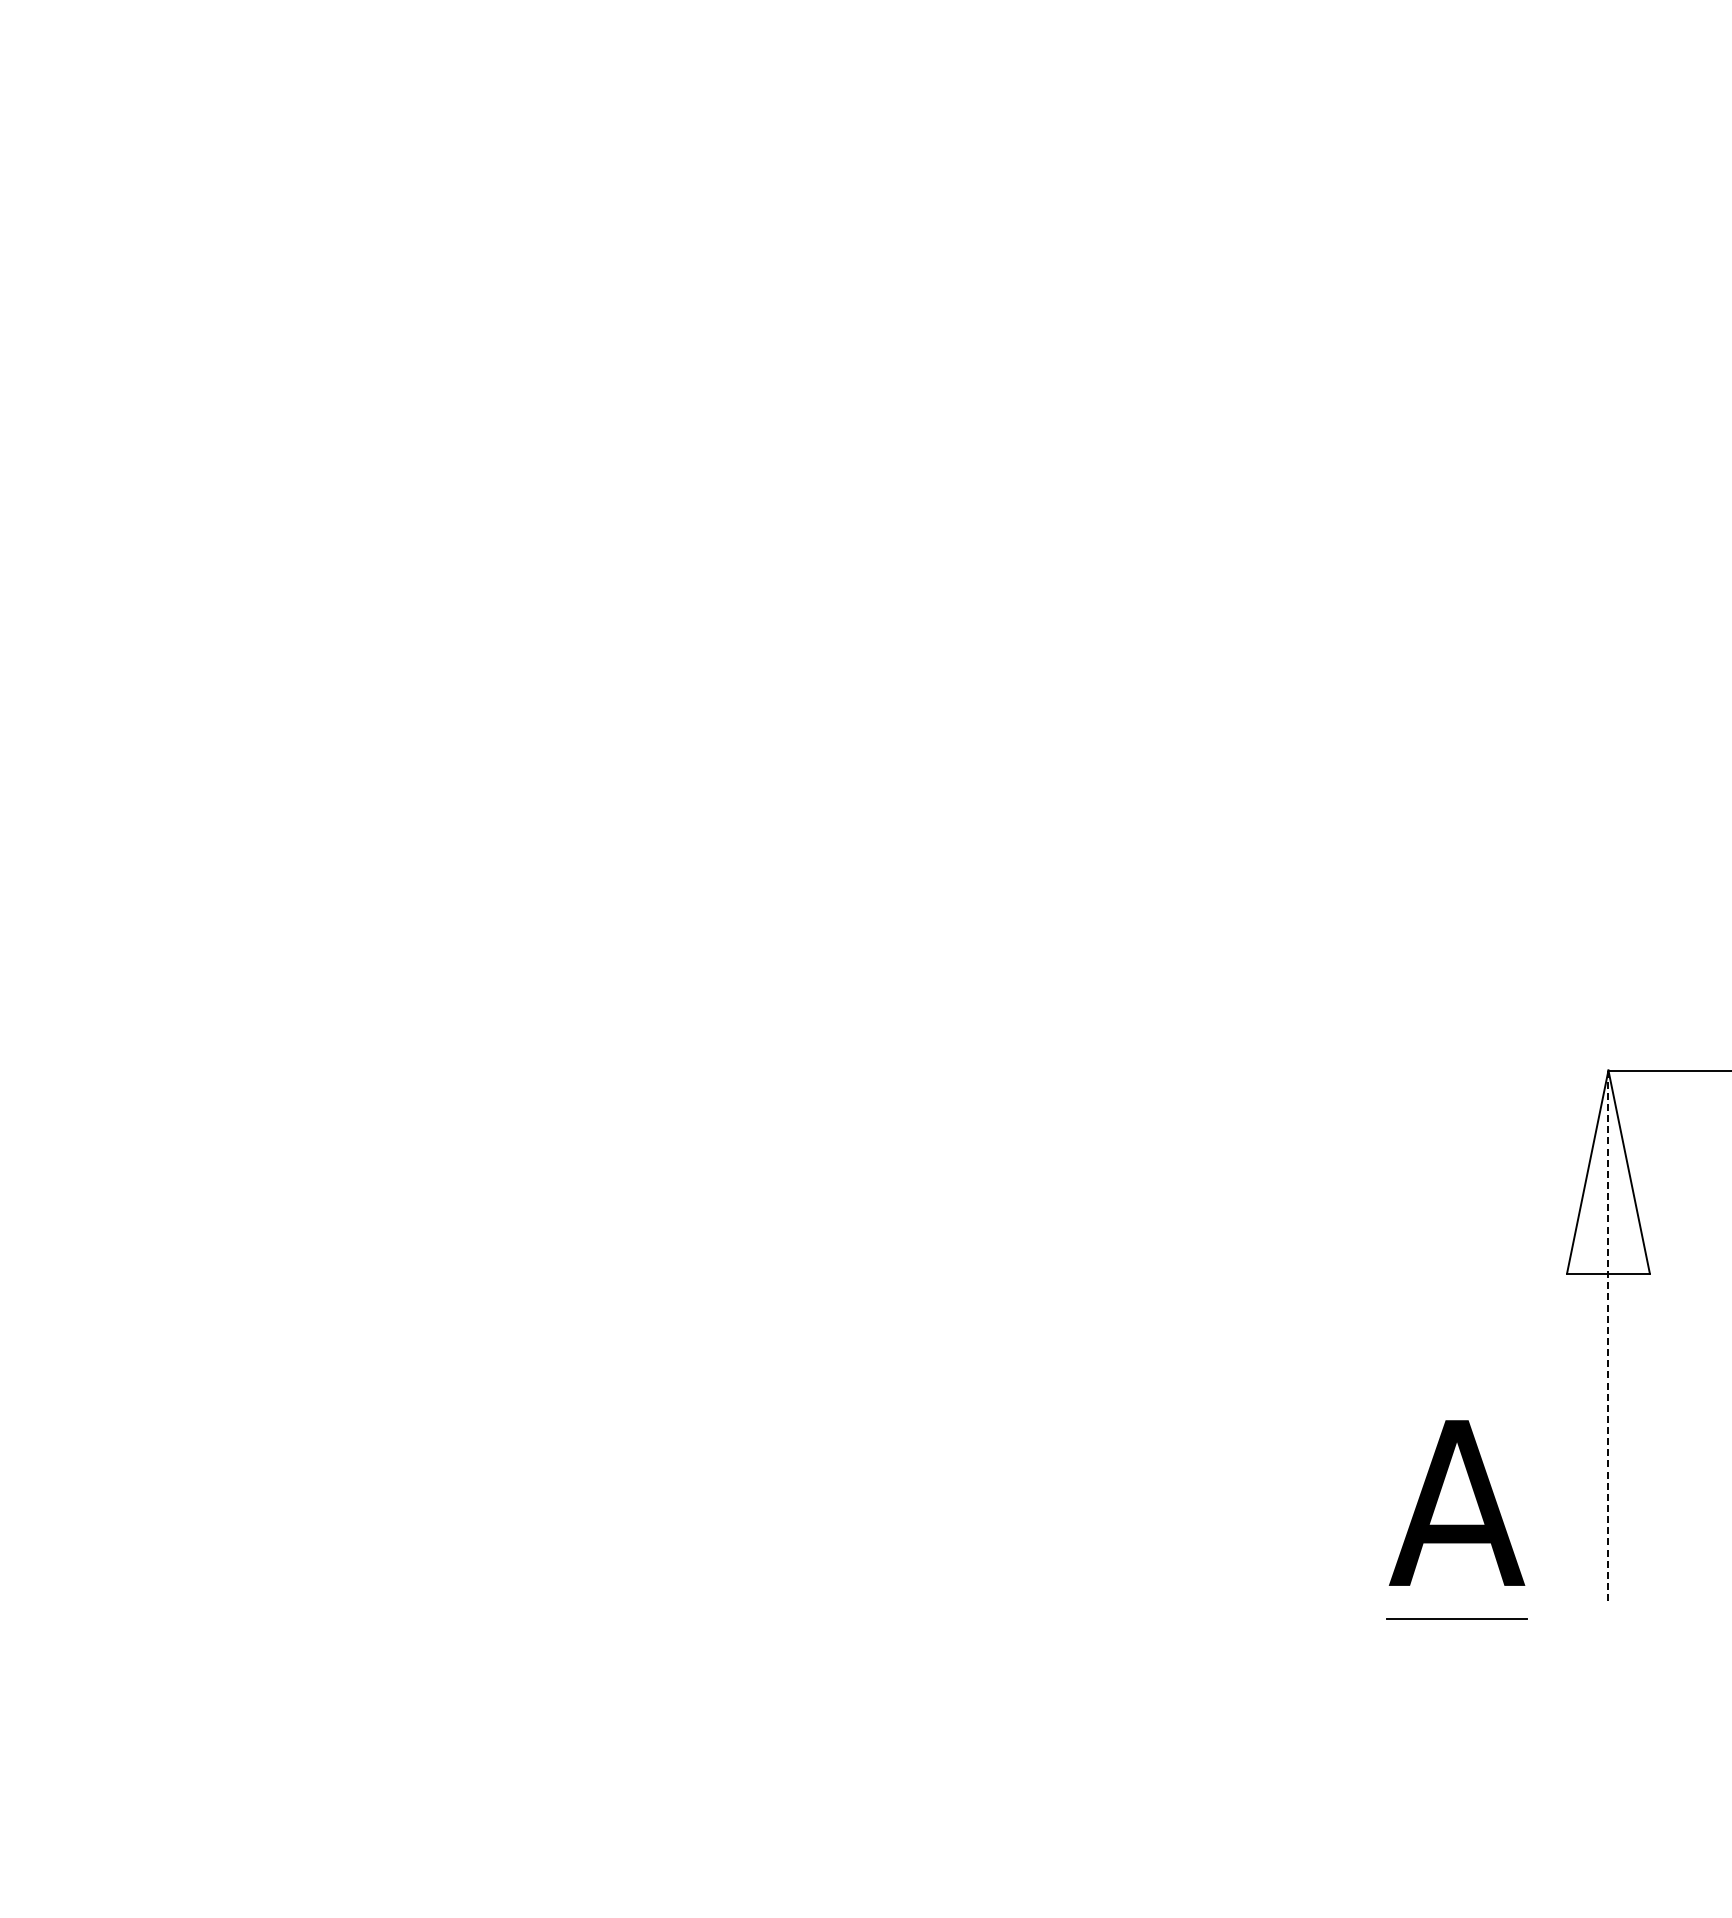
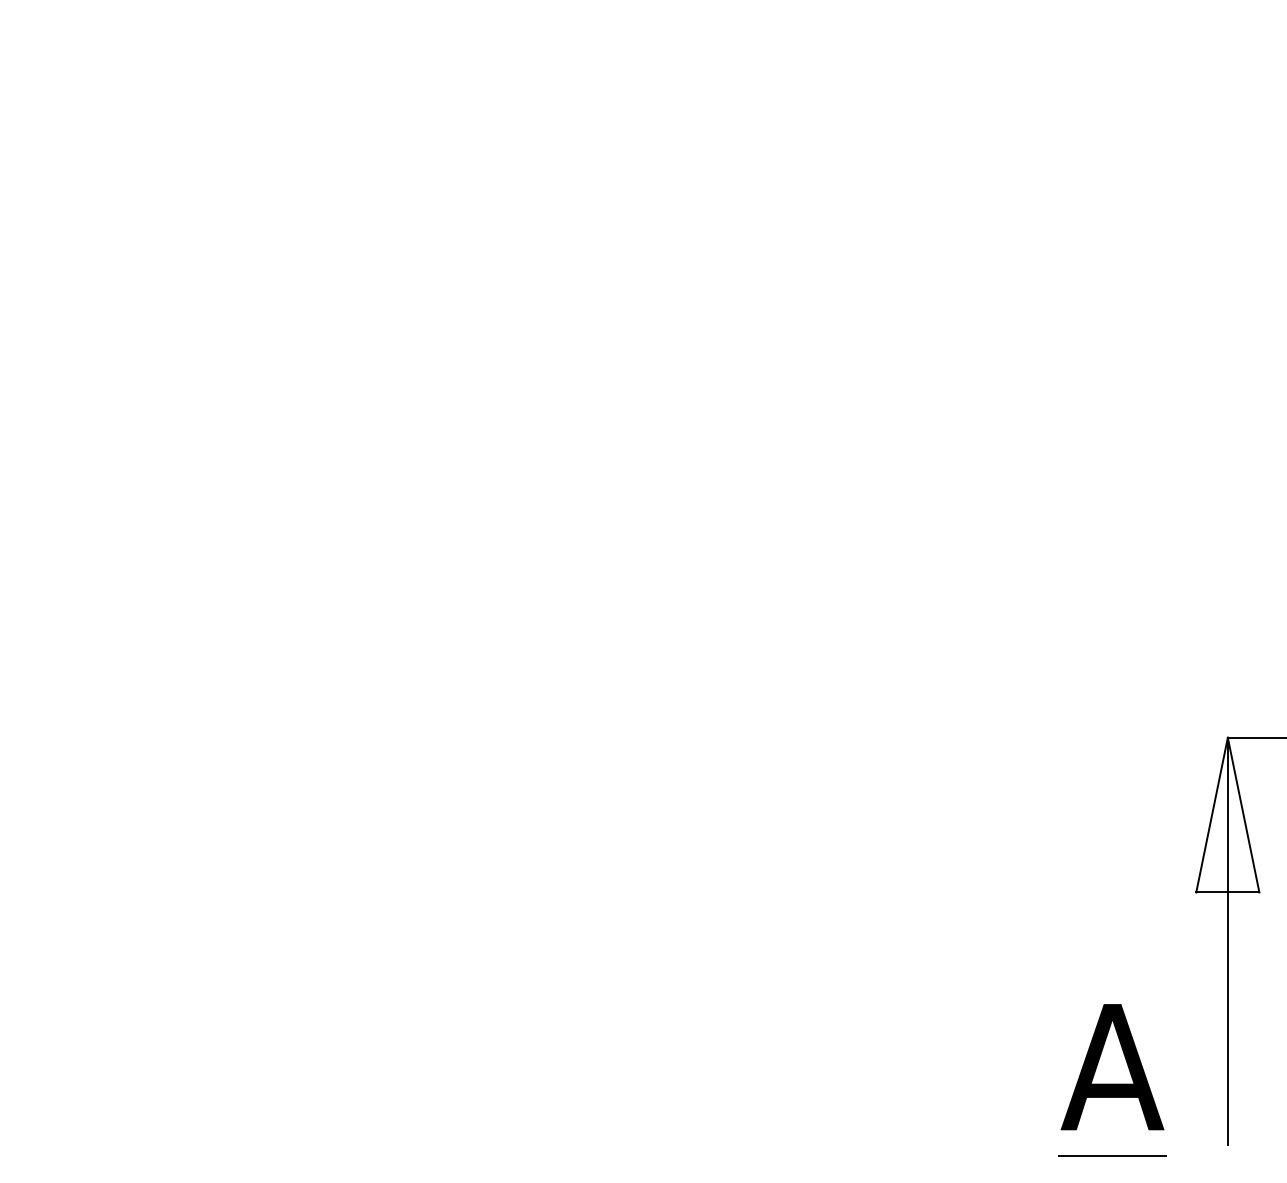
line: (1608, 1338) -> (1227, 941), dashed -> solid

